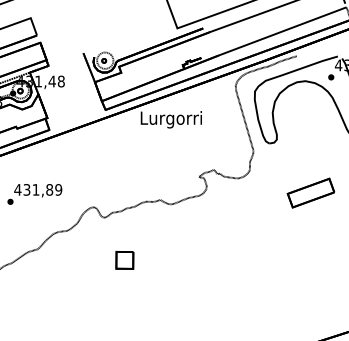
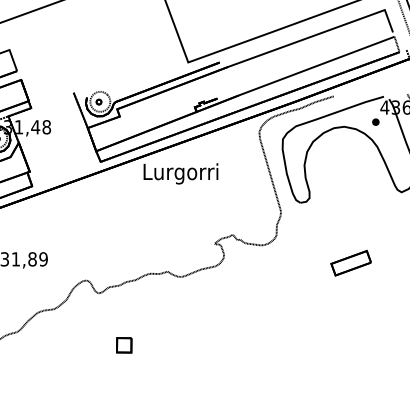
part: (310, 192) -> (350, 262), size x0.7
part: (124, 260) -> (123, 345), size x0.7

